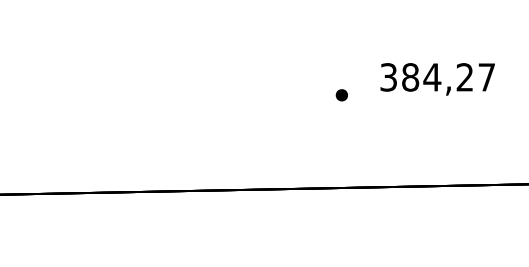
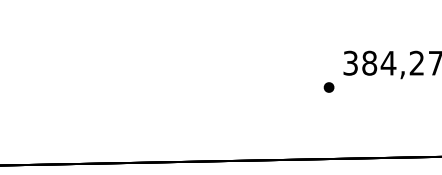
part: (341, 95) -> (328, 87), moved

